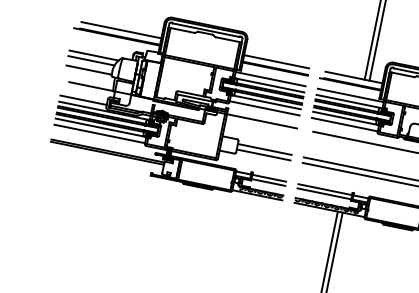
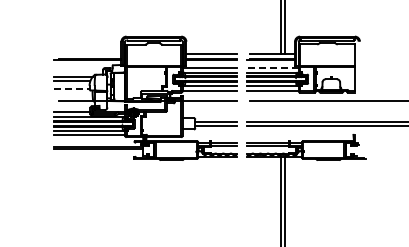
line: (120, 29) -> (89, 53), removed
line: (88, 69) -> (71, 88), solid -> dashed
line: (350, 94) -> (272, 67), solid -> dashed

